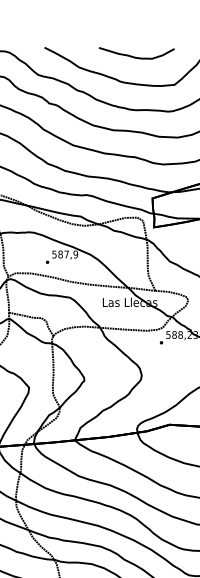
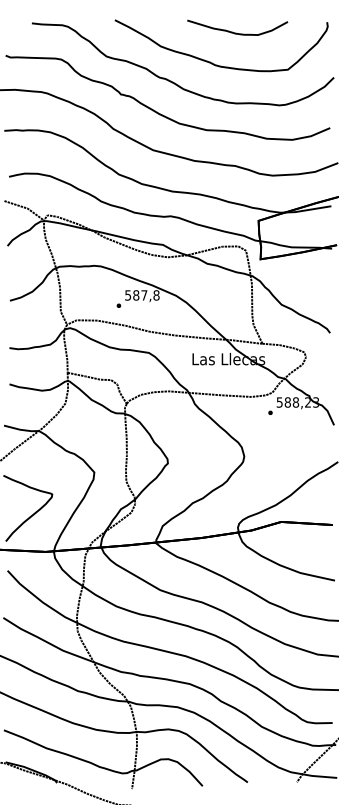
text: (75, 254) -> (156, 295), 587,9 -> 587,8

